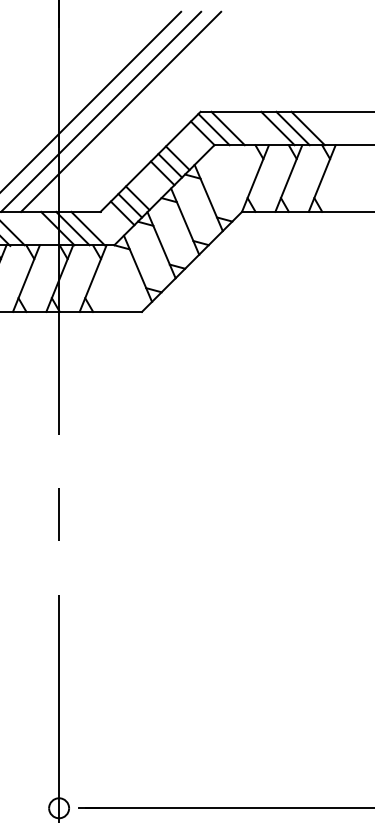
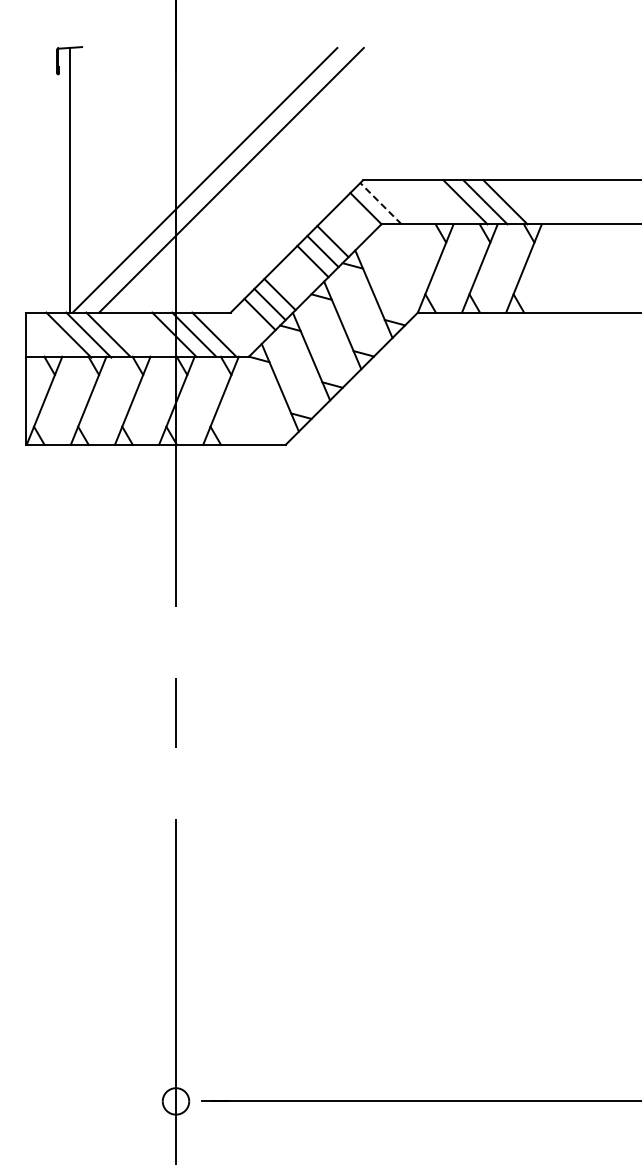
line: (120, 111) -> (257, 179), removed
line: (228, 128) -> (399, 202), removed
line: (213, 129) -> (380, 203), solid -> dashed

